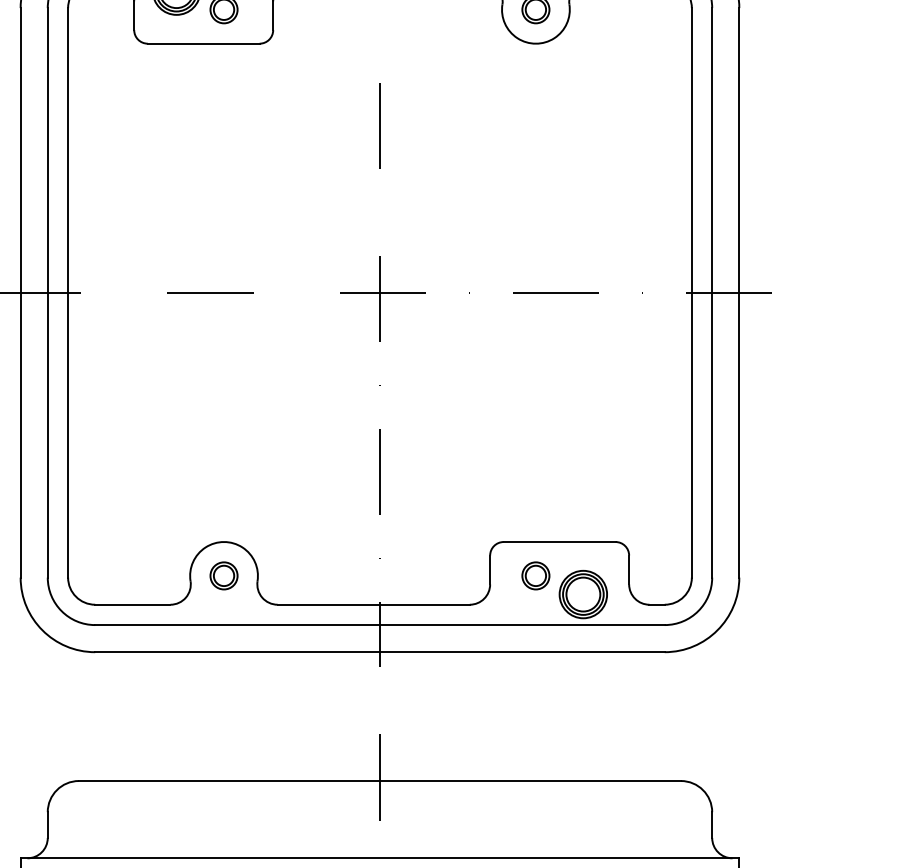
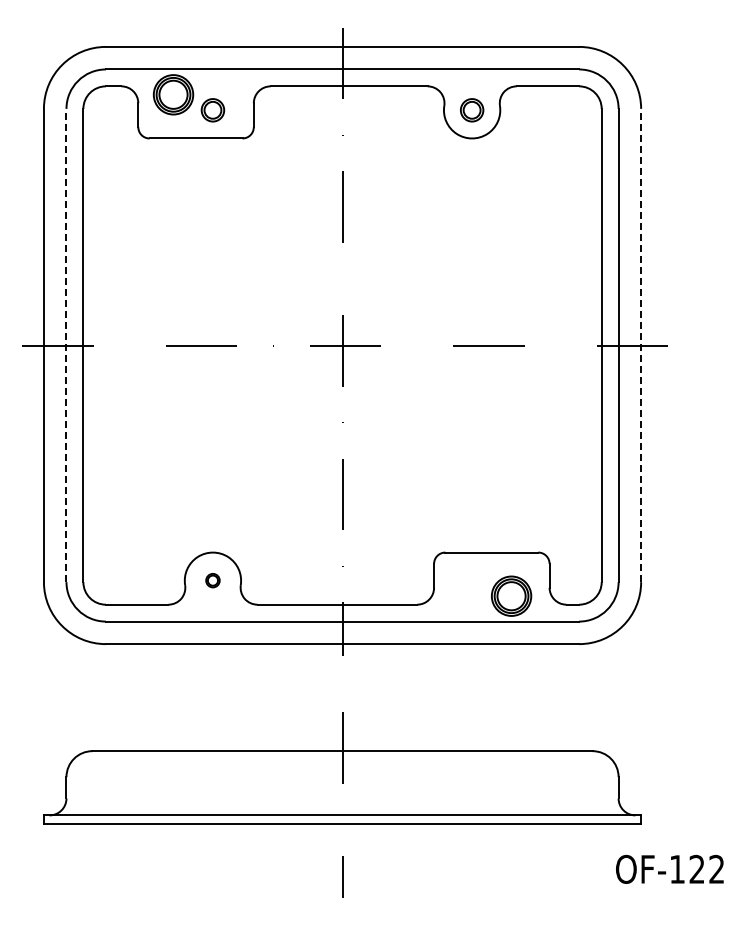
line: (47, 292) -> (66, 345), solid -> dashed
line: (739, 292) -> (641, 345), solid -> dashed
part: (223, 575) -> (212, 580), size x0.6
part: (536, 575) -> (472, 580), removed

